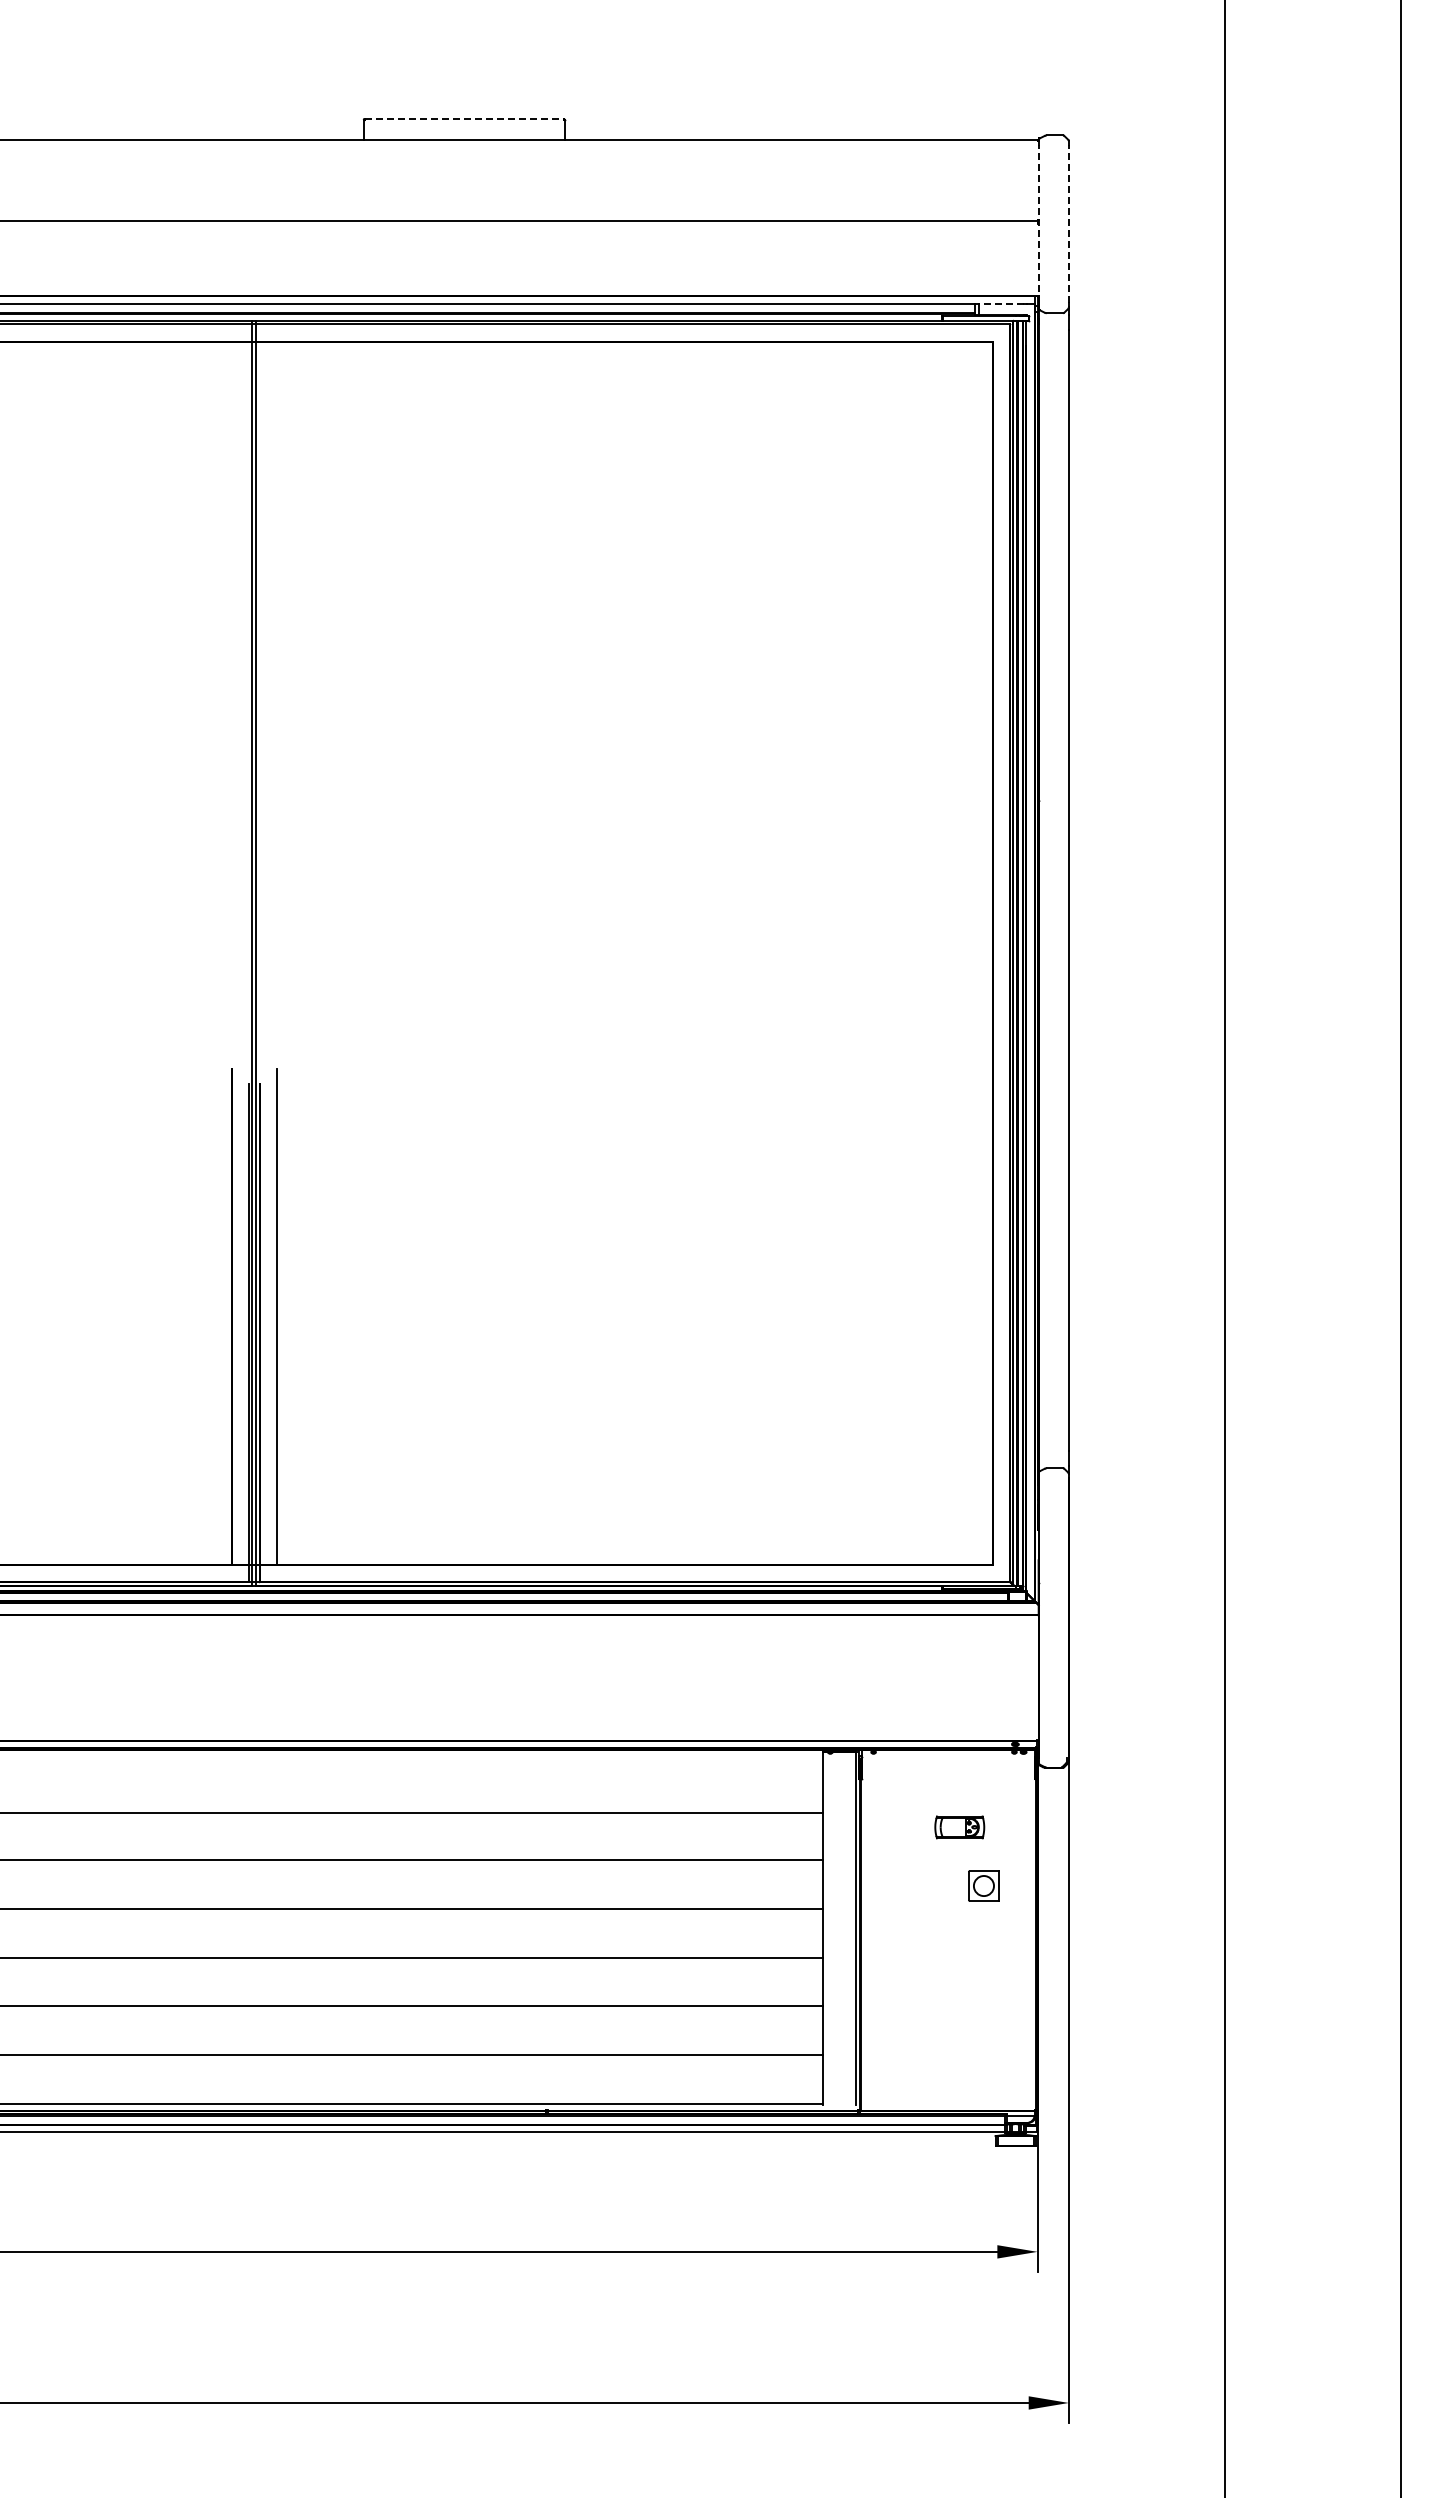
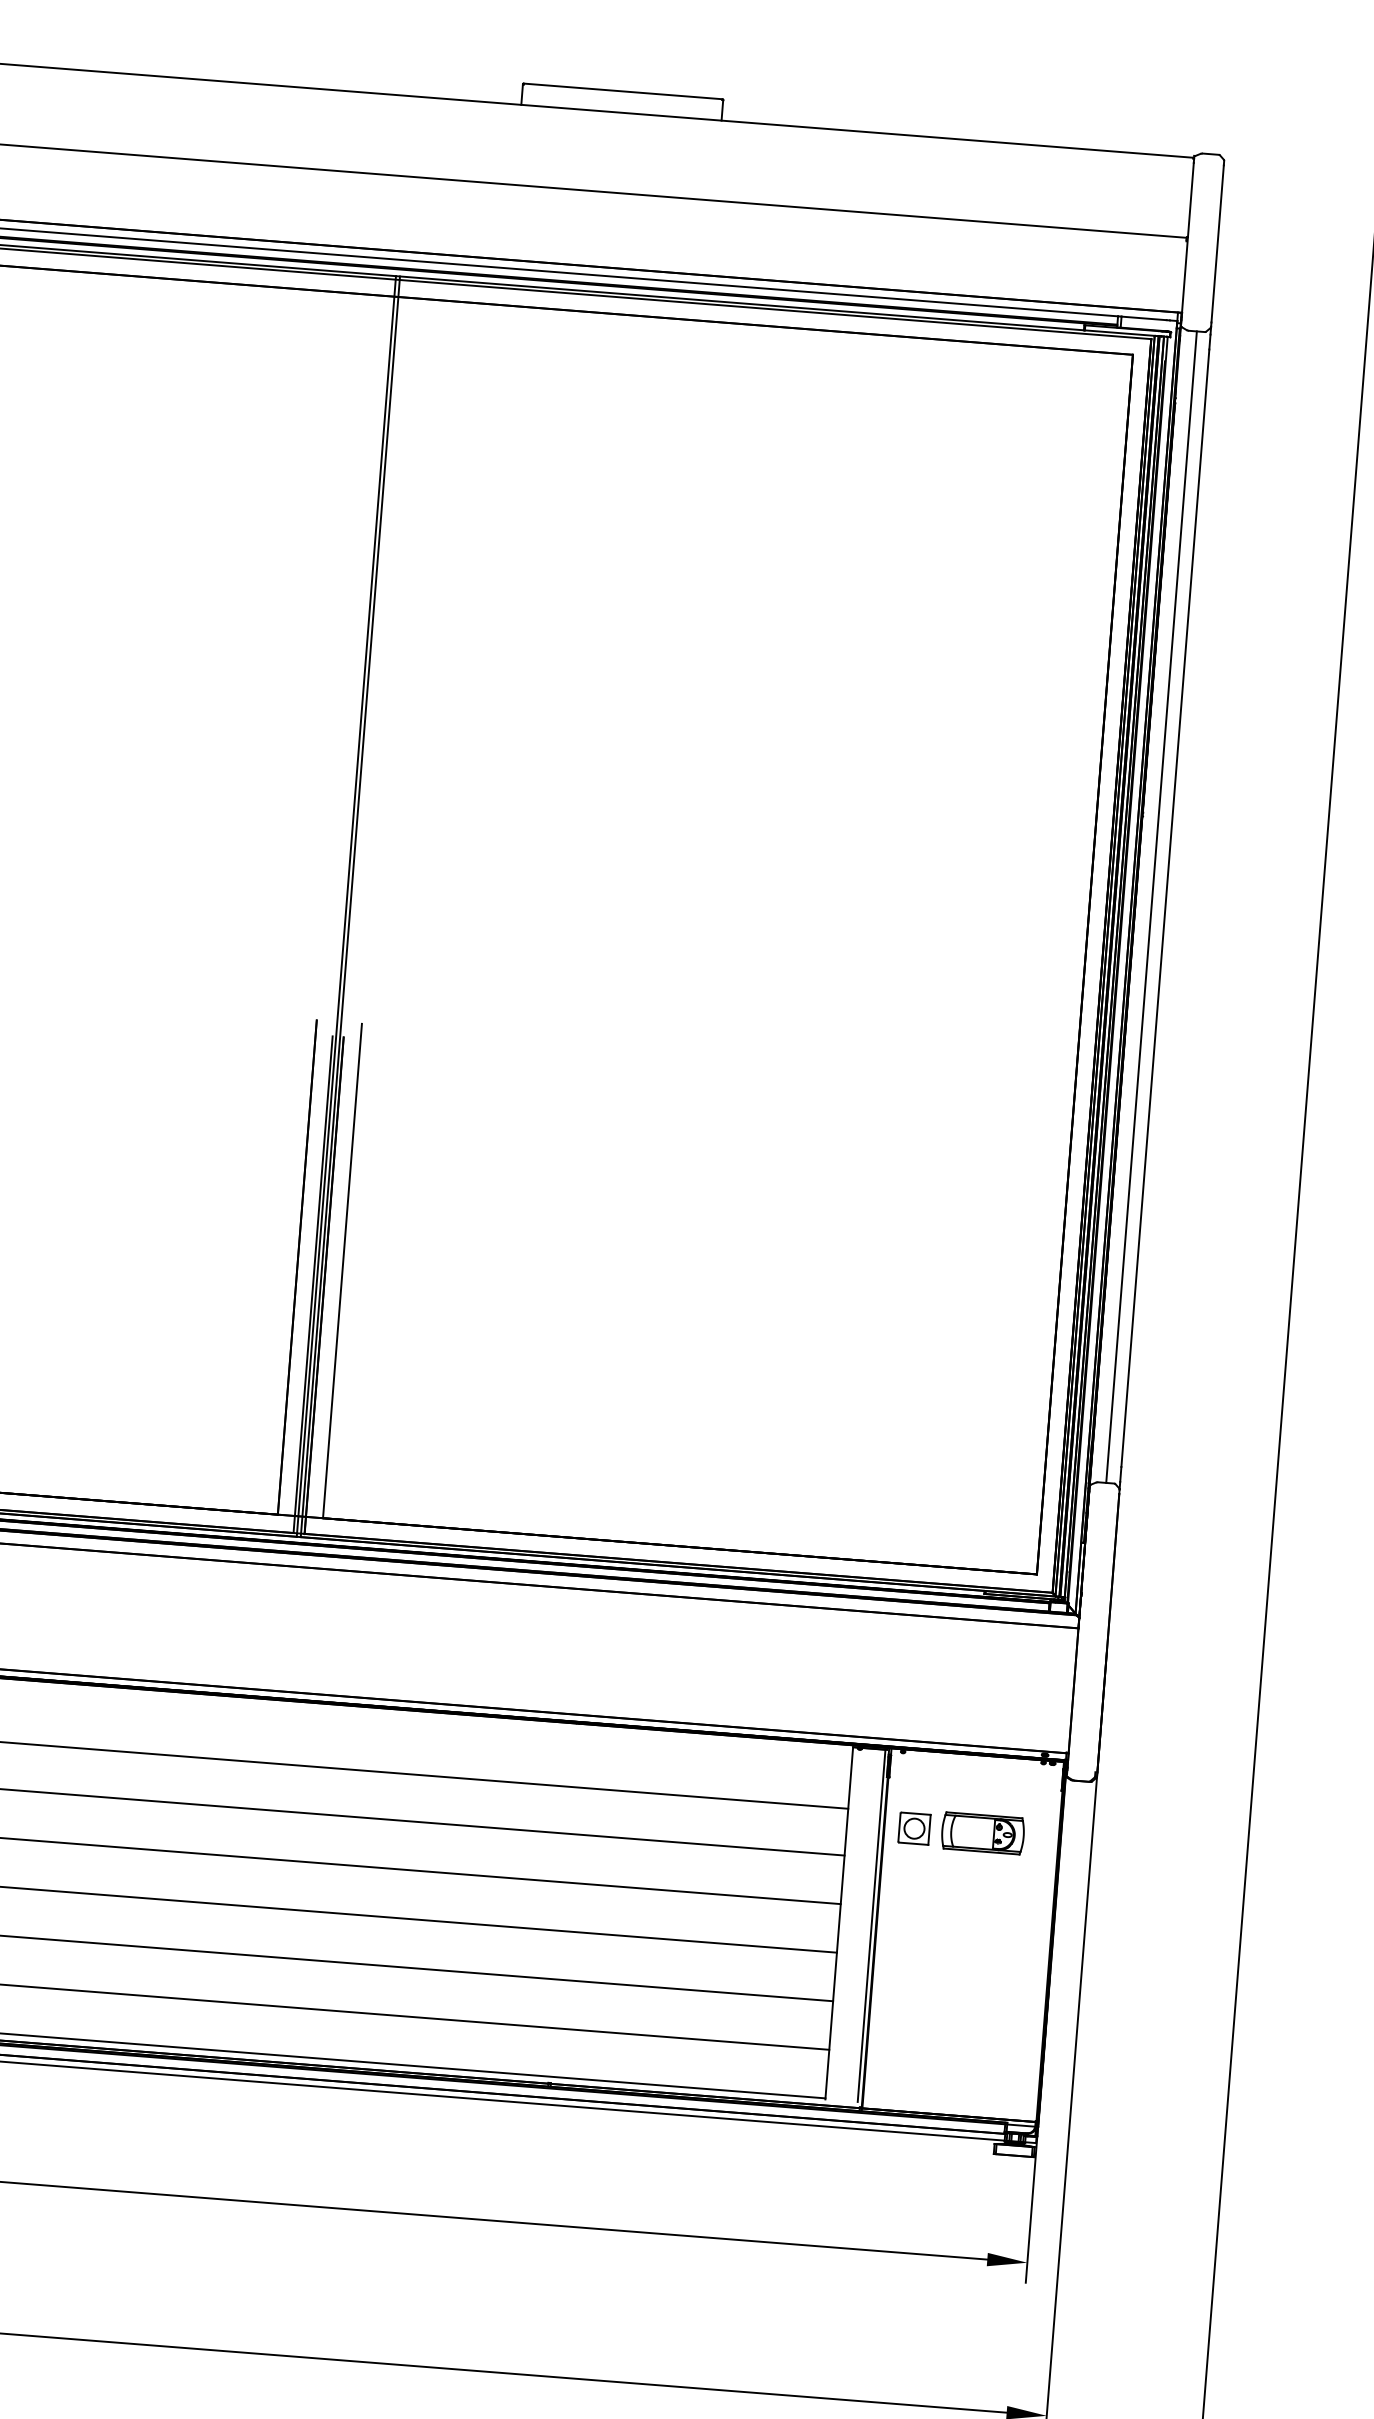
line: (464, 118) -> (623, 90), dashed -> solid
line: (1038, 224) -> (1187, 241), dashed -> solid
line: (1068, 224) -> (1217, 244), dashed -> solid
line: (1001, 304) -> (1144, 318), dashed -> solid
line: (1054, 890) -> (1151, 906), added
part: (959, 1827) -> (982, 1833), size x1.67
part: (983, 1885) -> (914, 1828), moved

